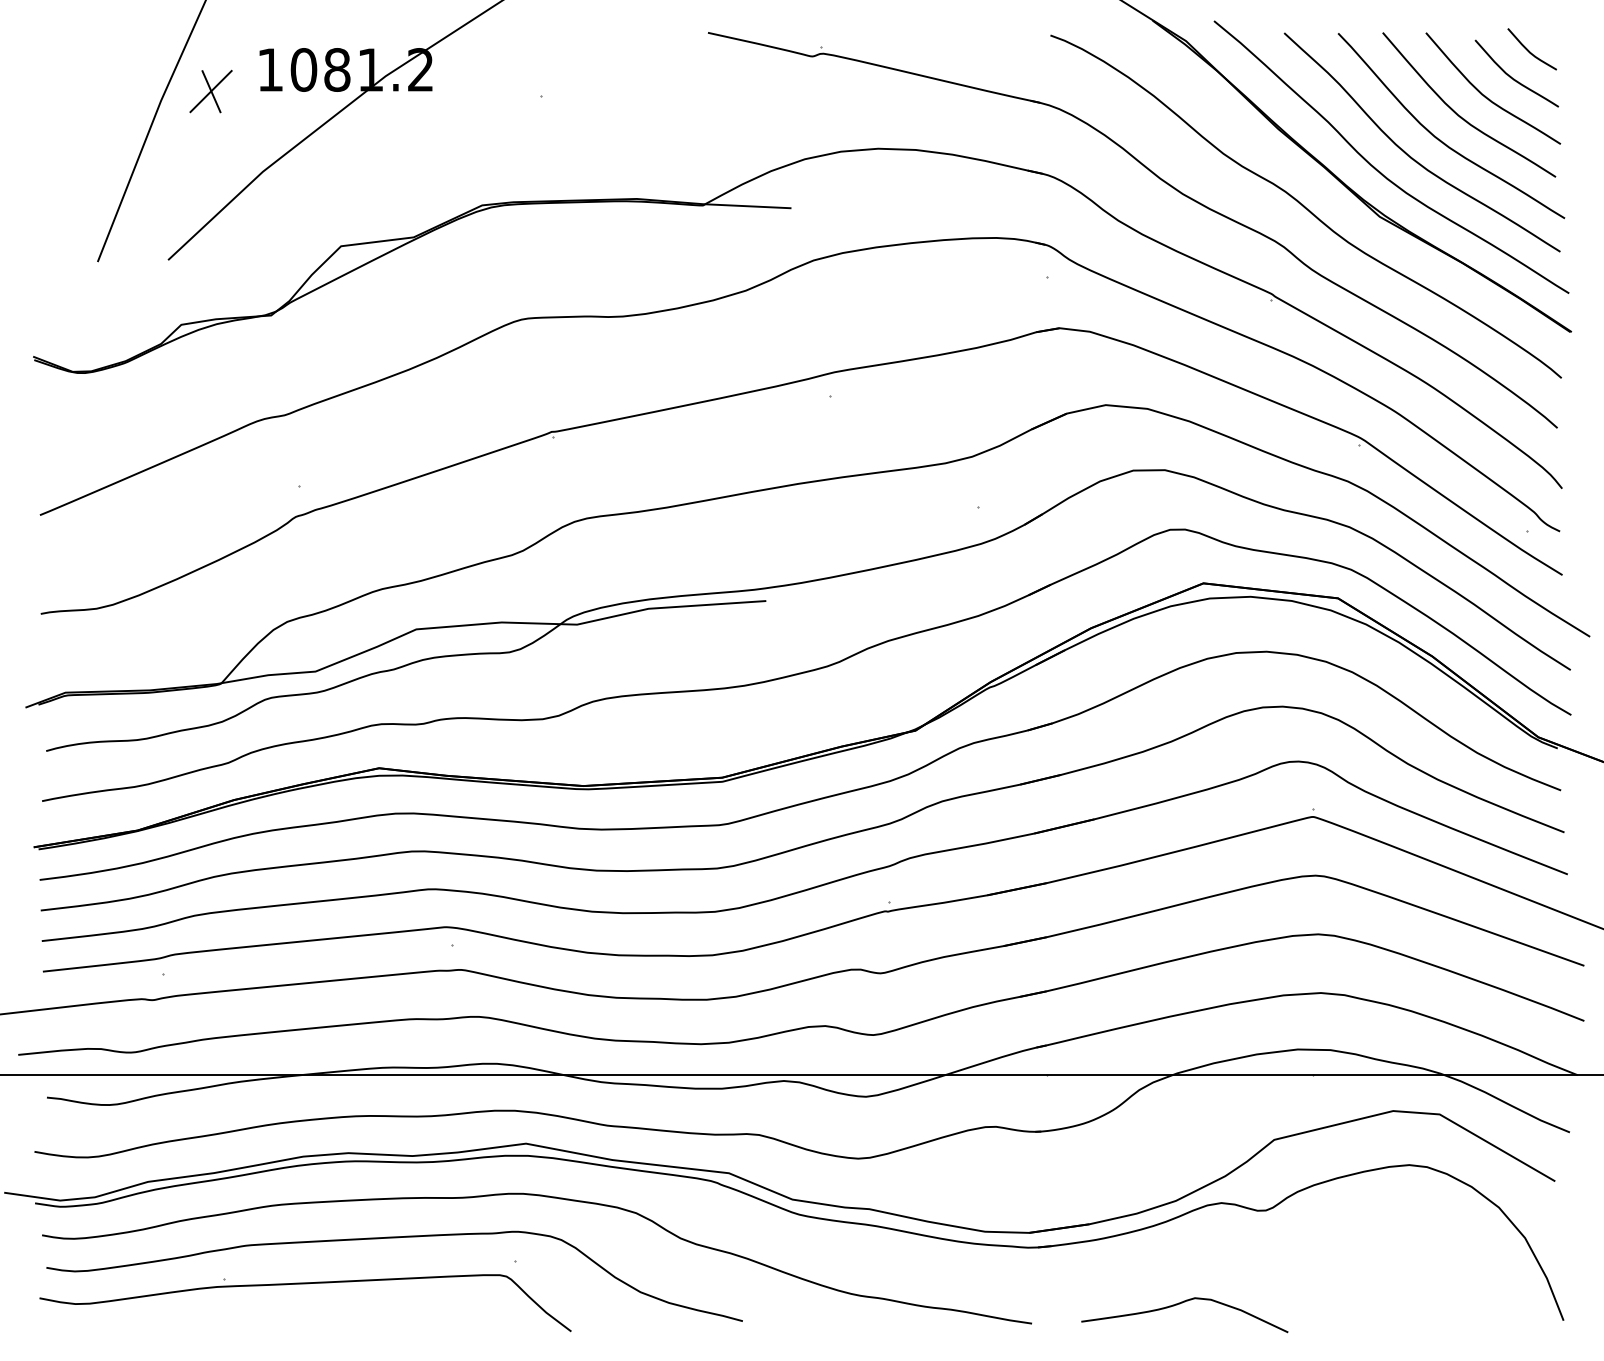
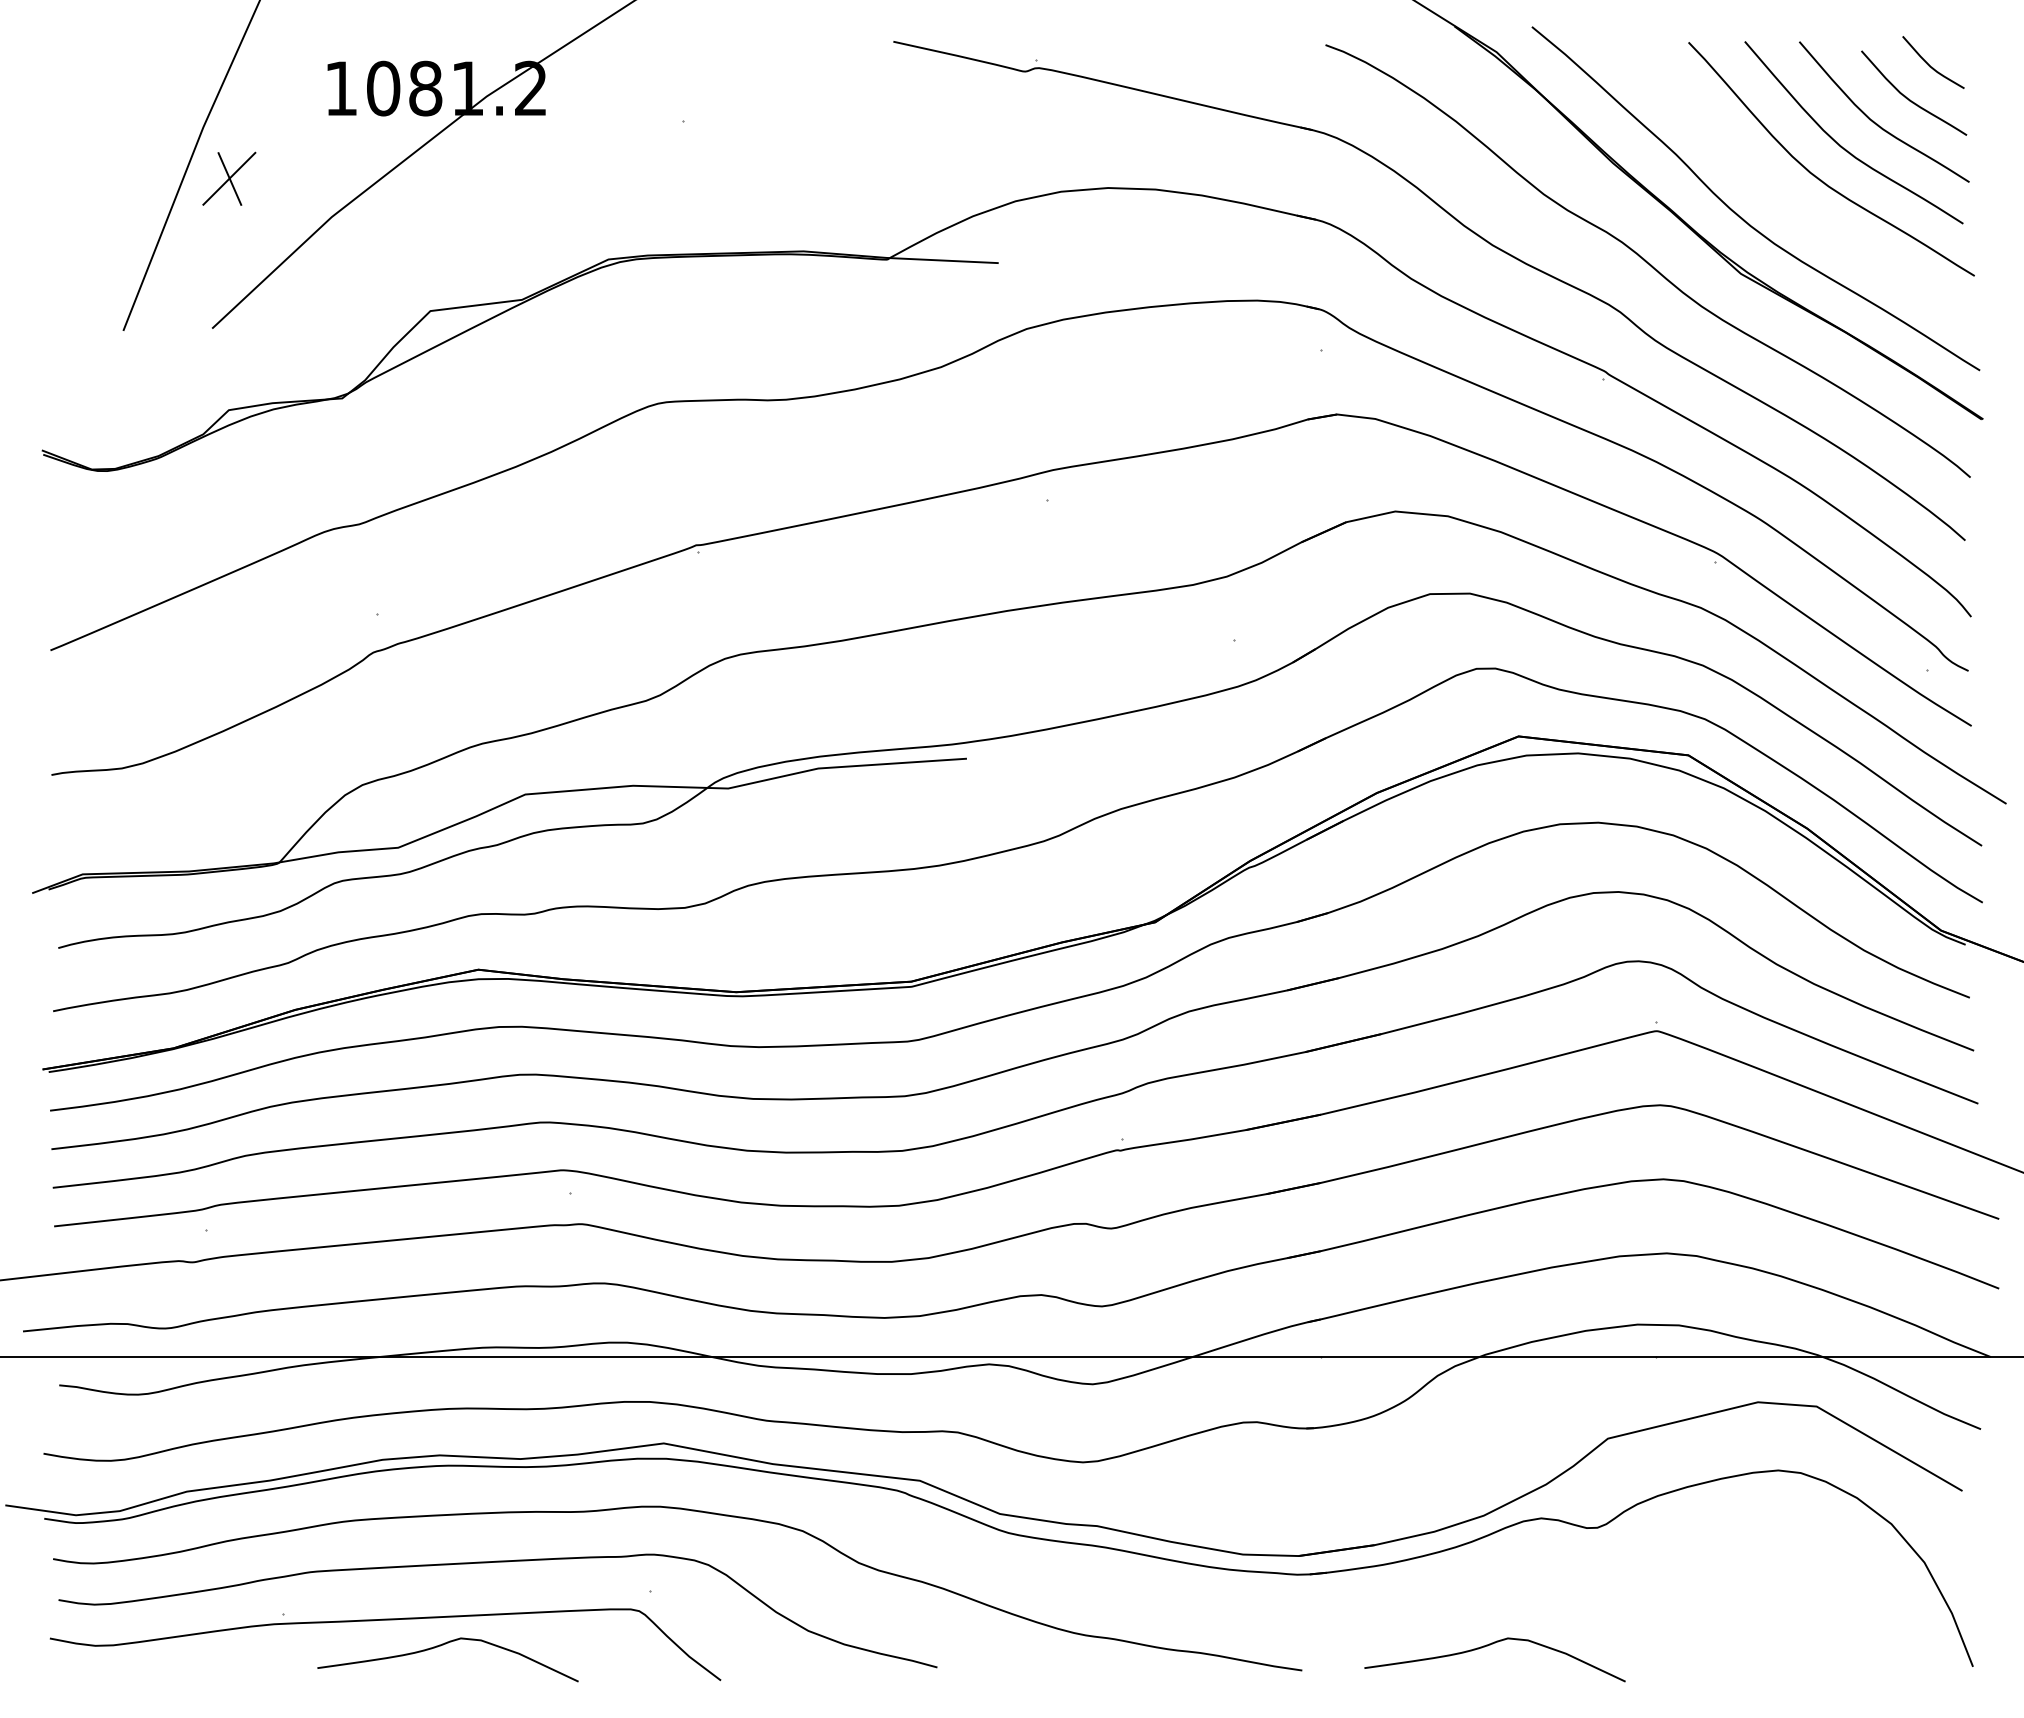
part: (211, 91) -> (229, 178), moved
curve: (1411, 157) -> (1781, 198), removed
curve: (351, 1303) -> (443, 1645), added

